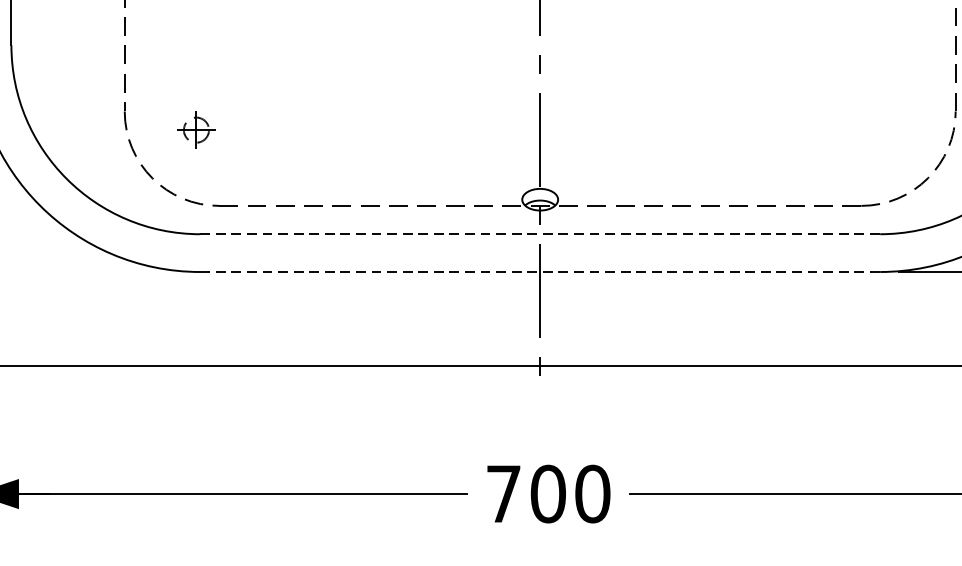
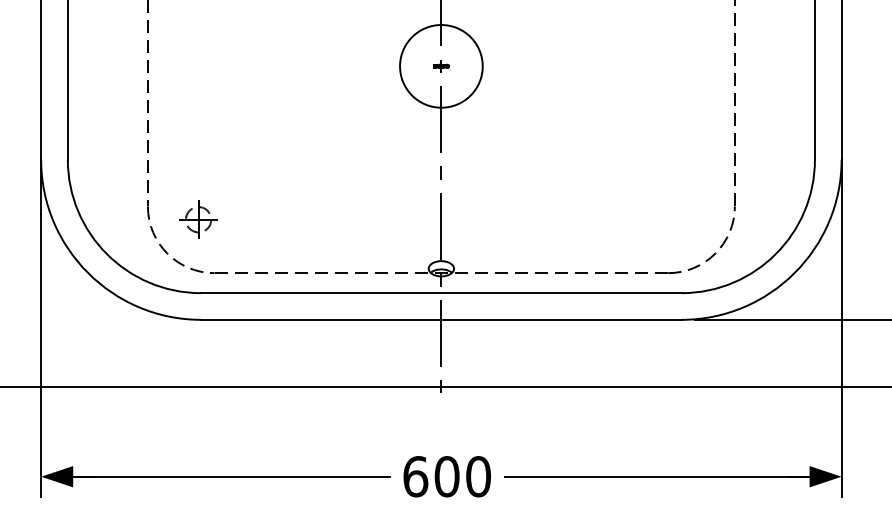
part: (196, 129) -> (198, 219), size x1.43
line: (540, 234) -> (441, 293), dashed -> solid
line: (540, 271) -> (441, 319), dashed -> solid
text: (503, 493) -> (415, 476), 700 -> 600

